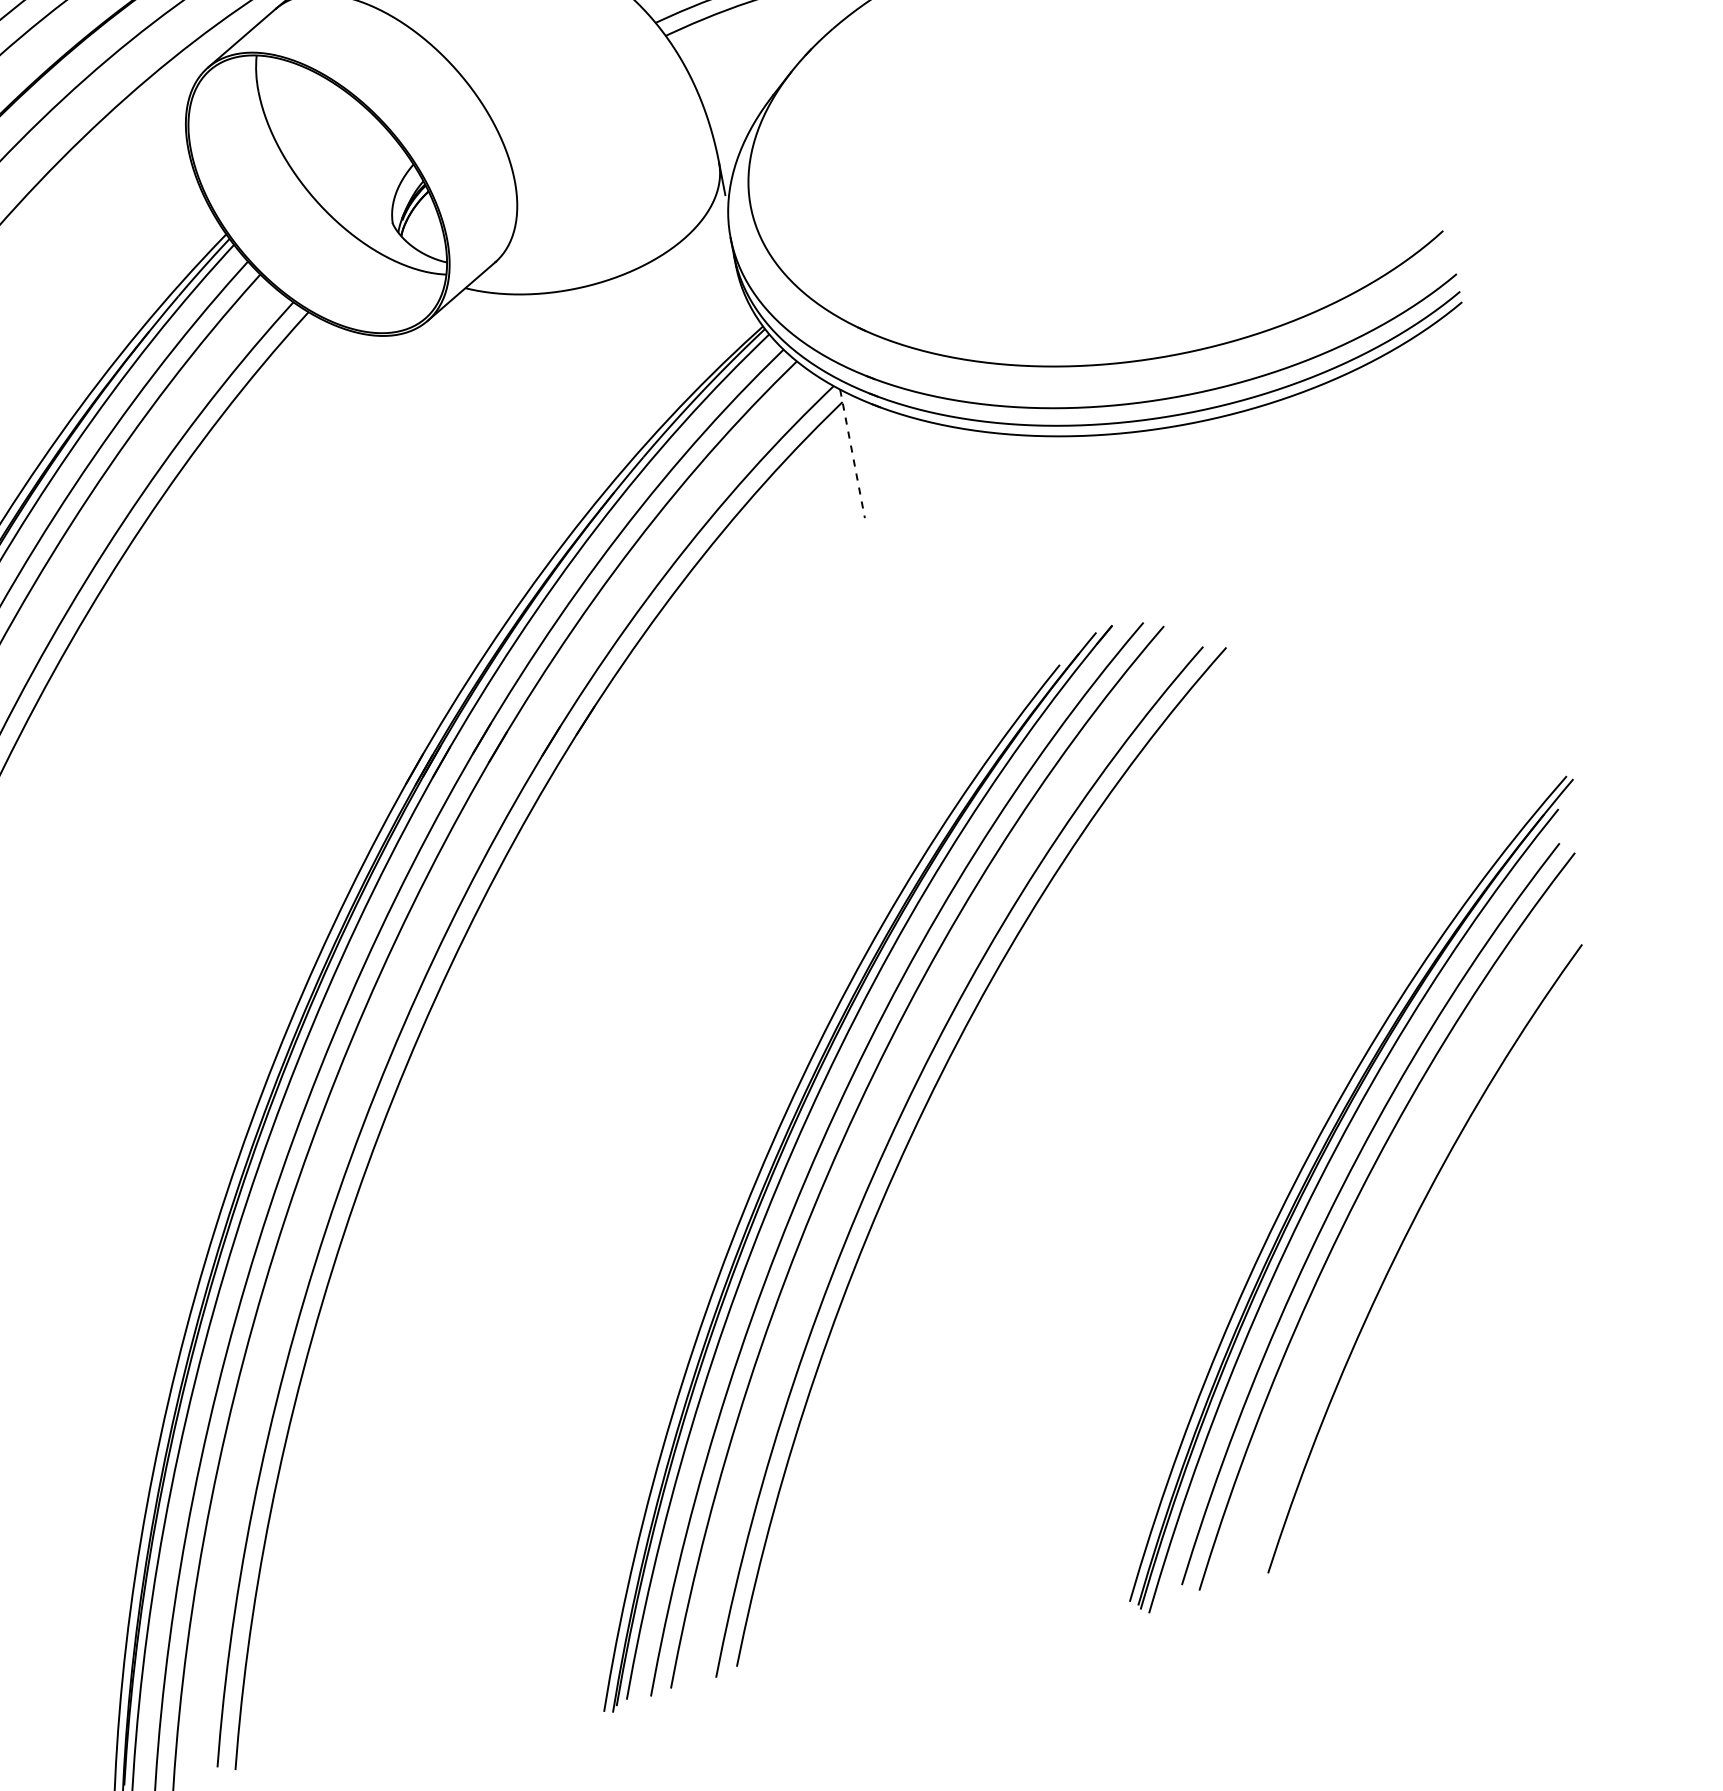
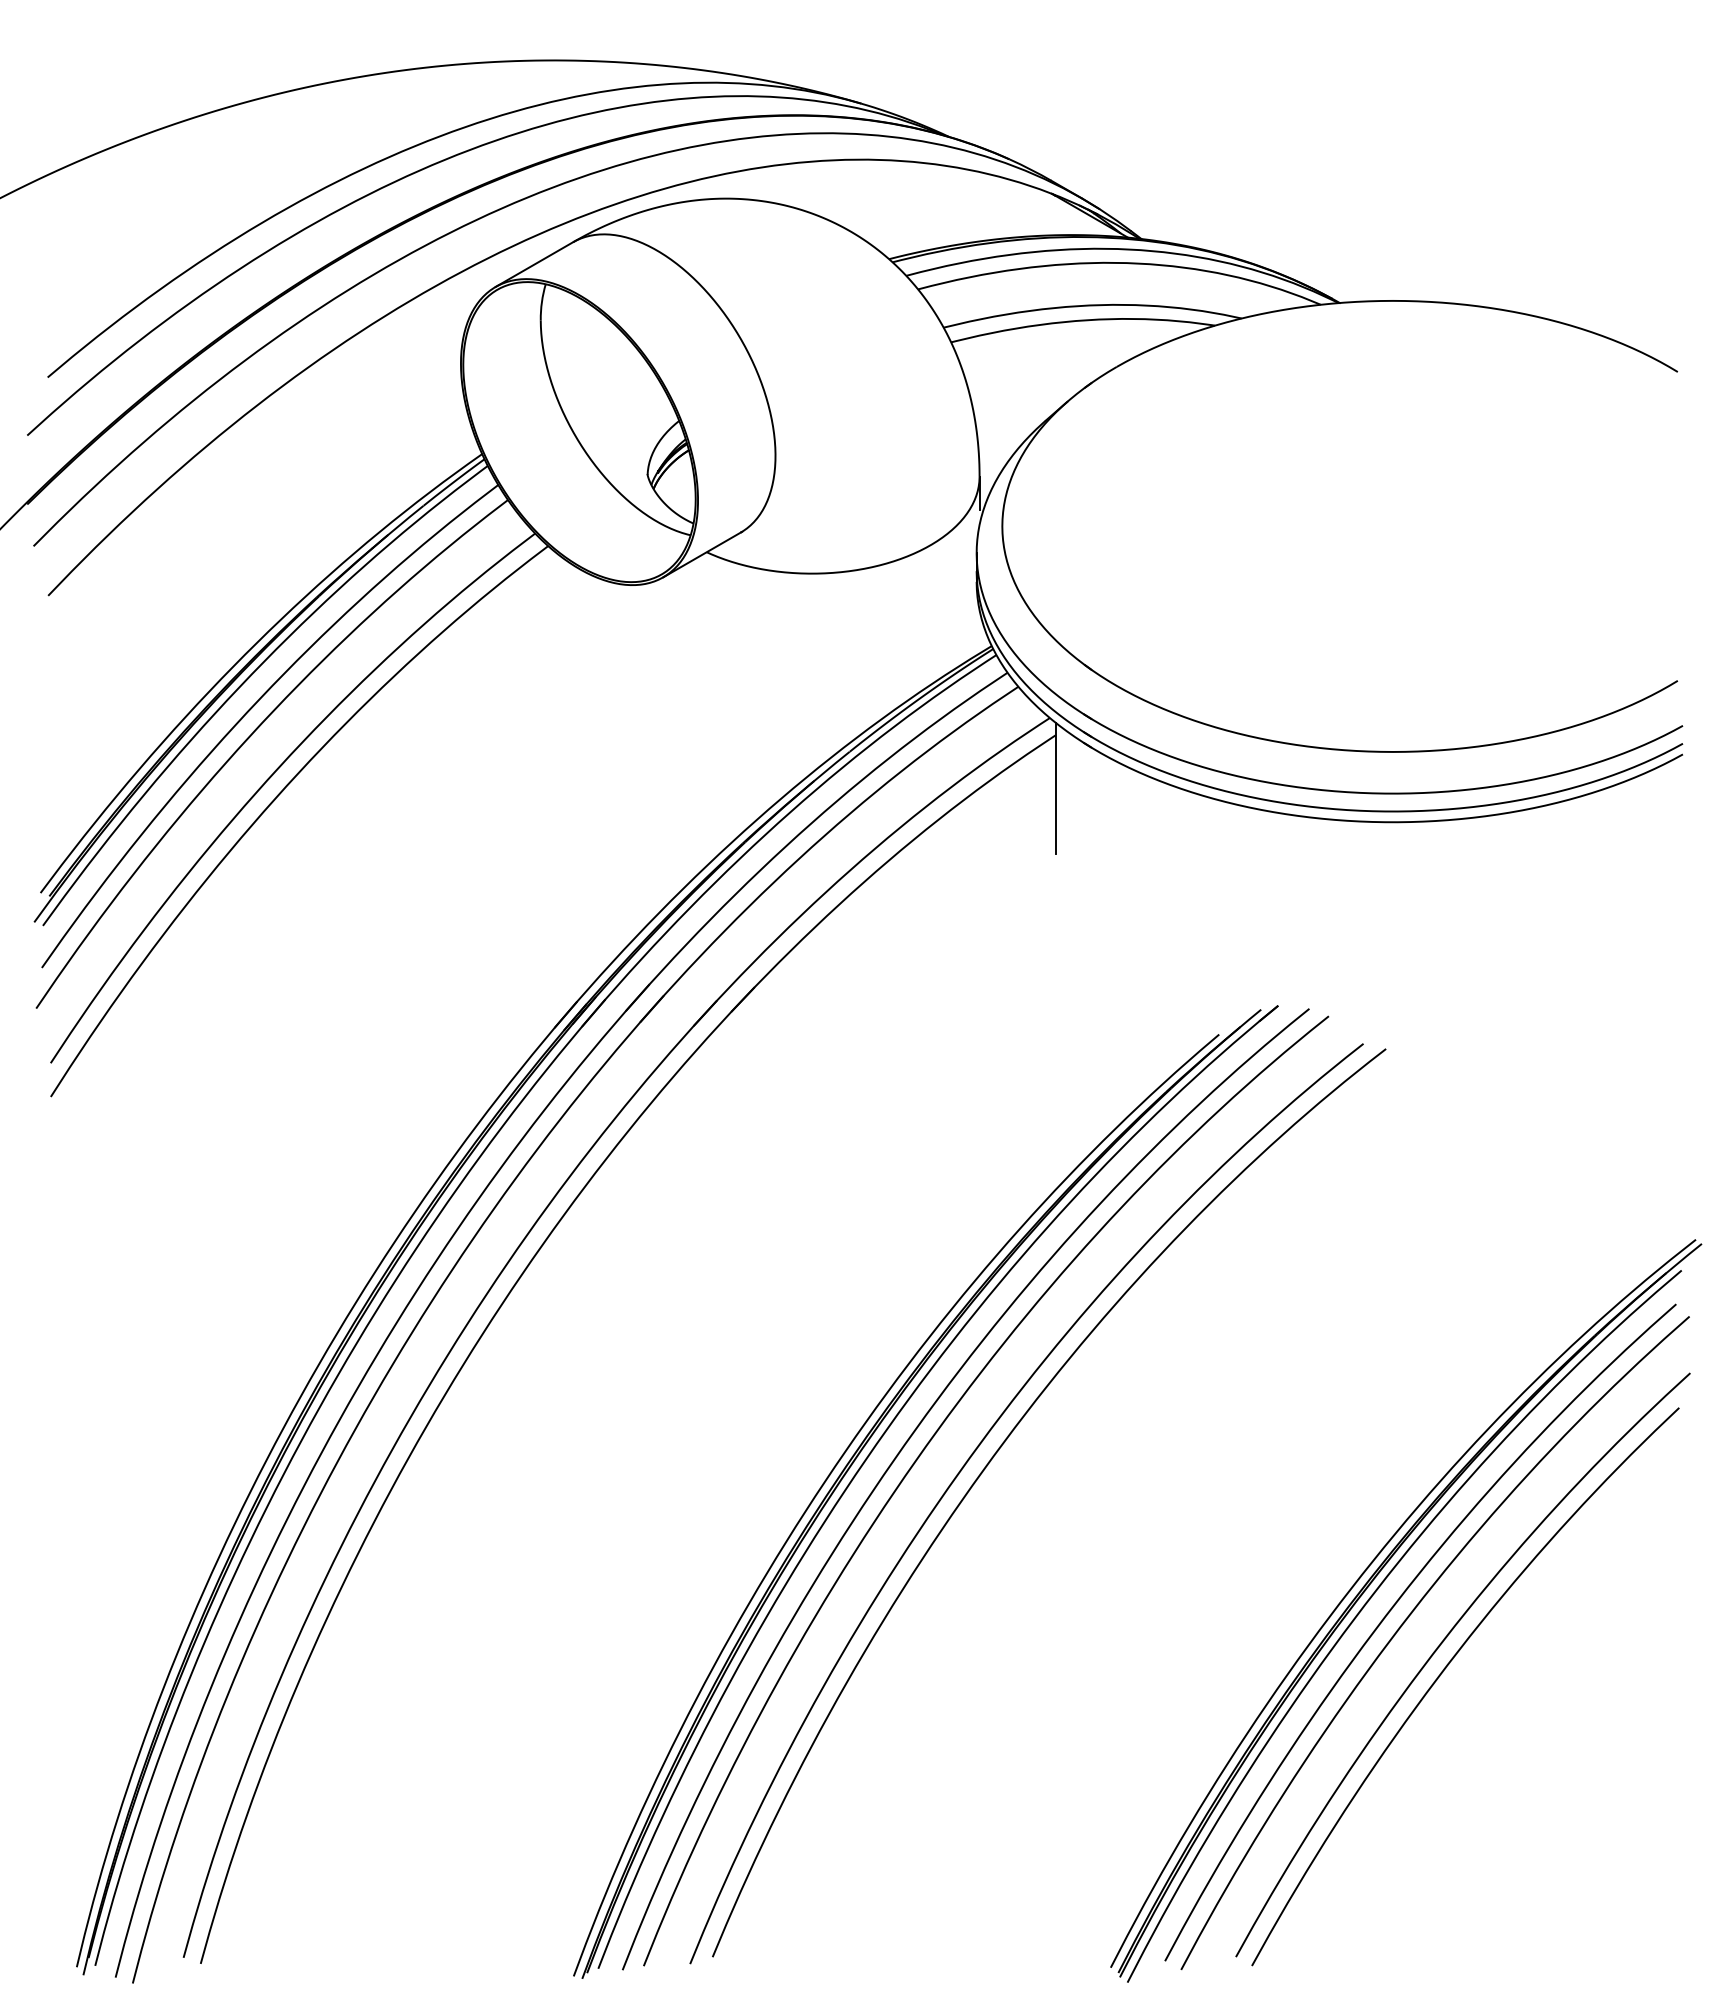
line: (852, 454) -> (1055, 788), dashed -> solid
curve: (1392, 1223) -> (1440, 1646), added

